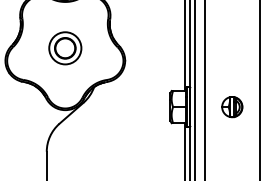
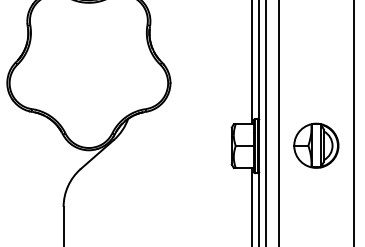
part: (65, 48) -> (89, 66), removed
part: (232, 107) -> (316, 146), size x1.6

